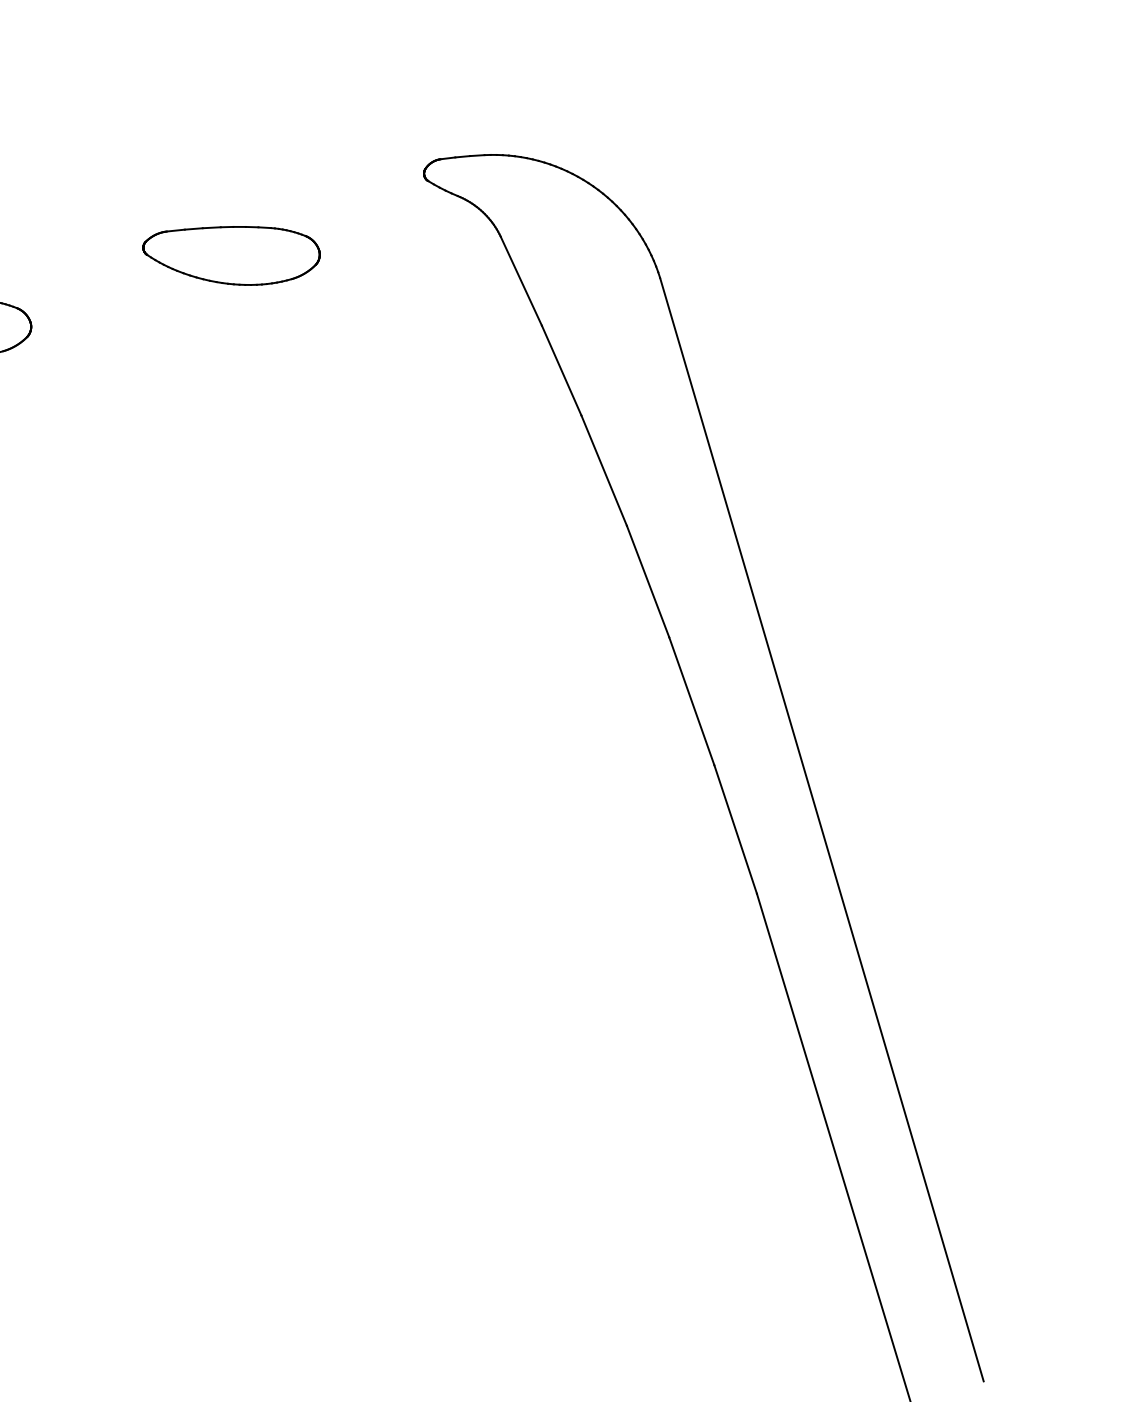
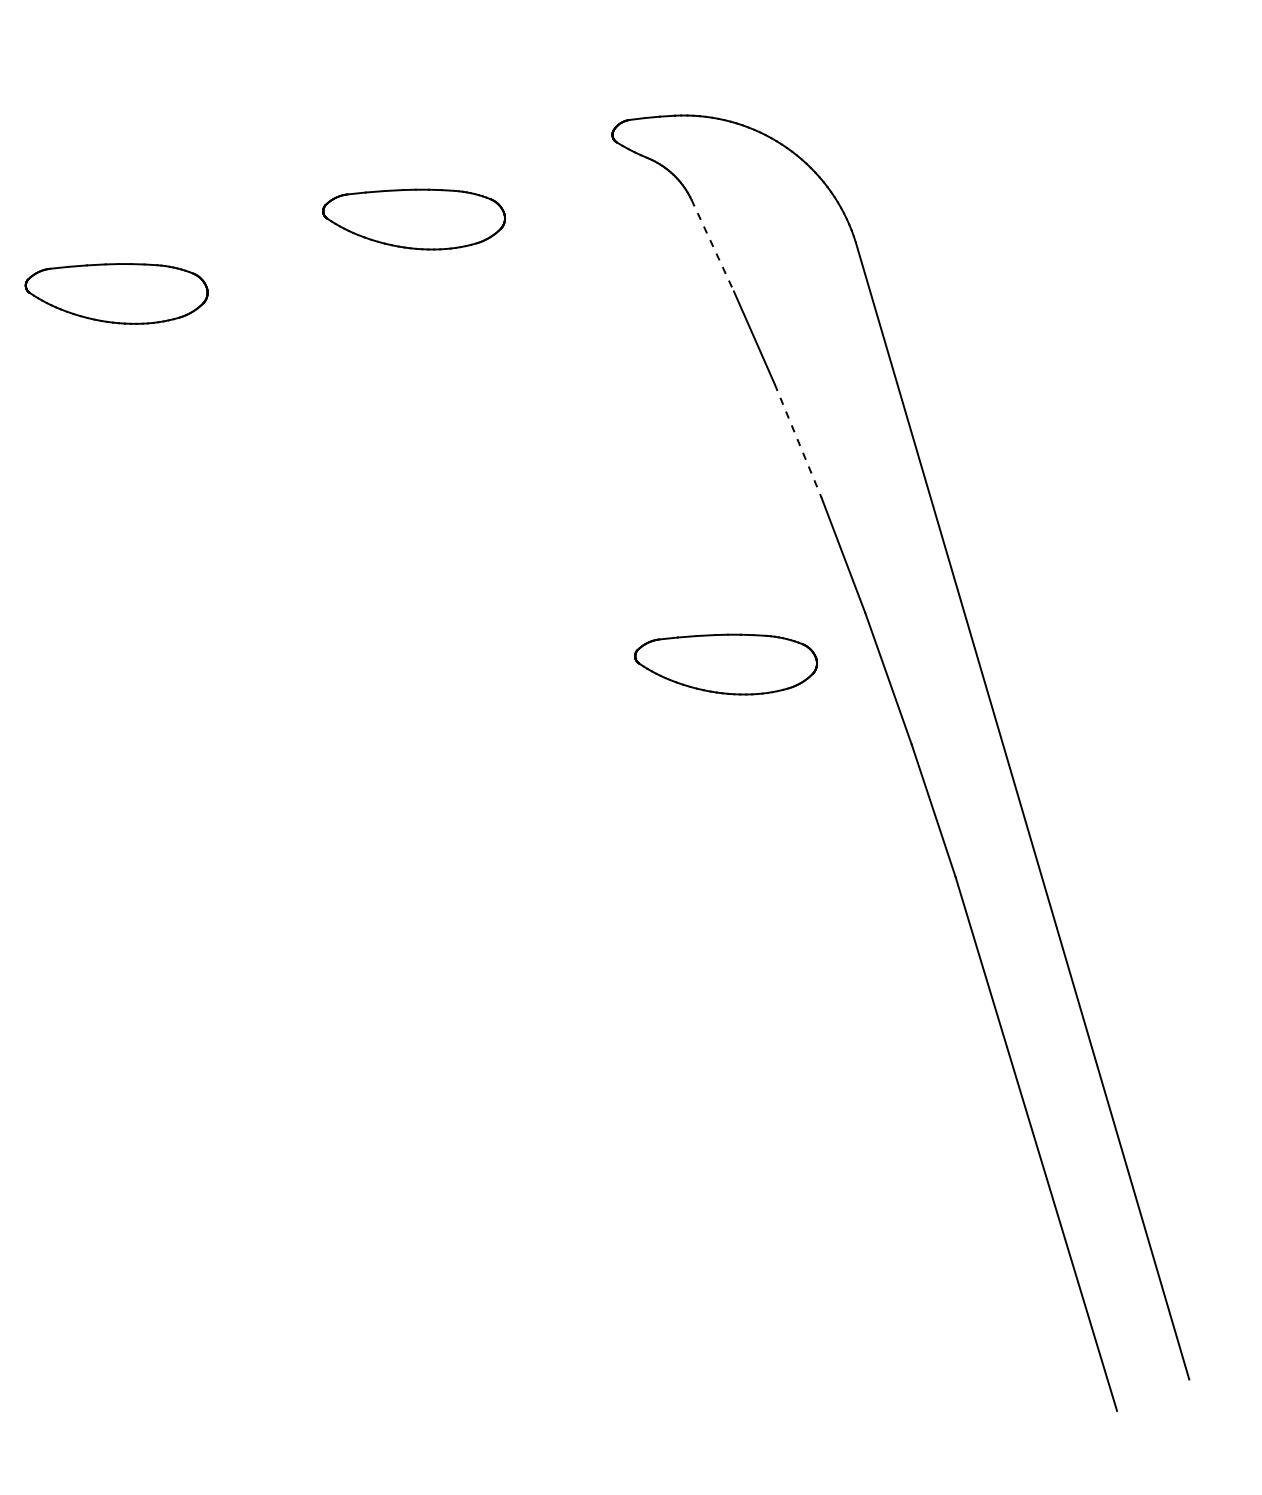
line: (521, 281) -> (712, 245), solid -> dashed
line: (604, 471) -> (798, 441), solid -> dashed
part: (533, 687) -> (725, 664), added

